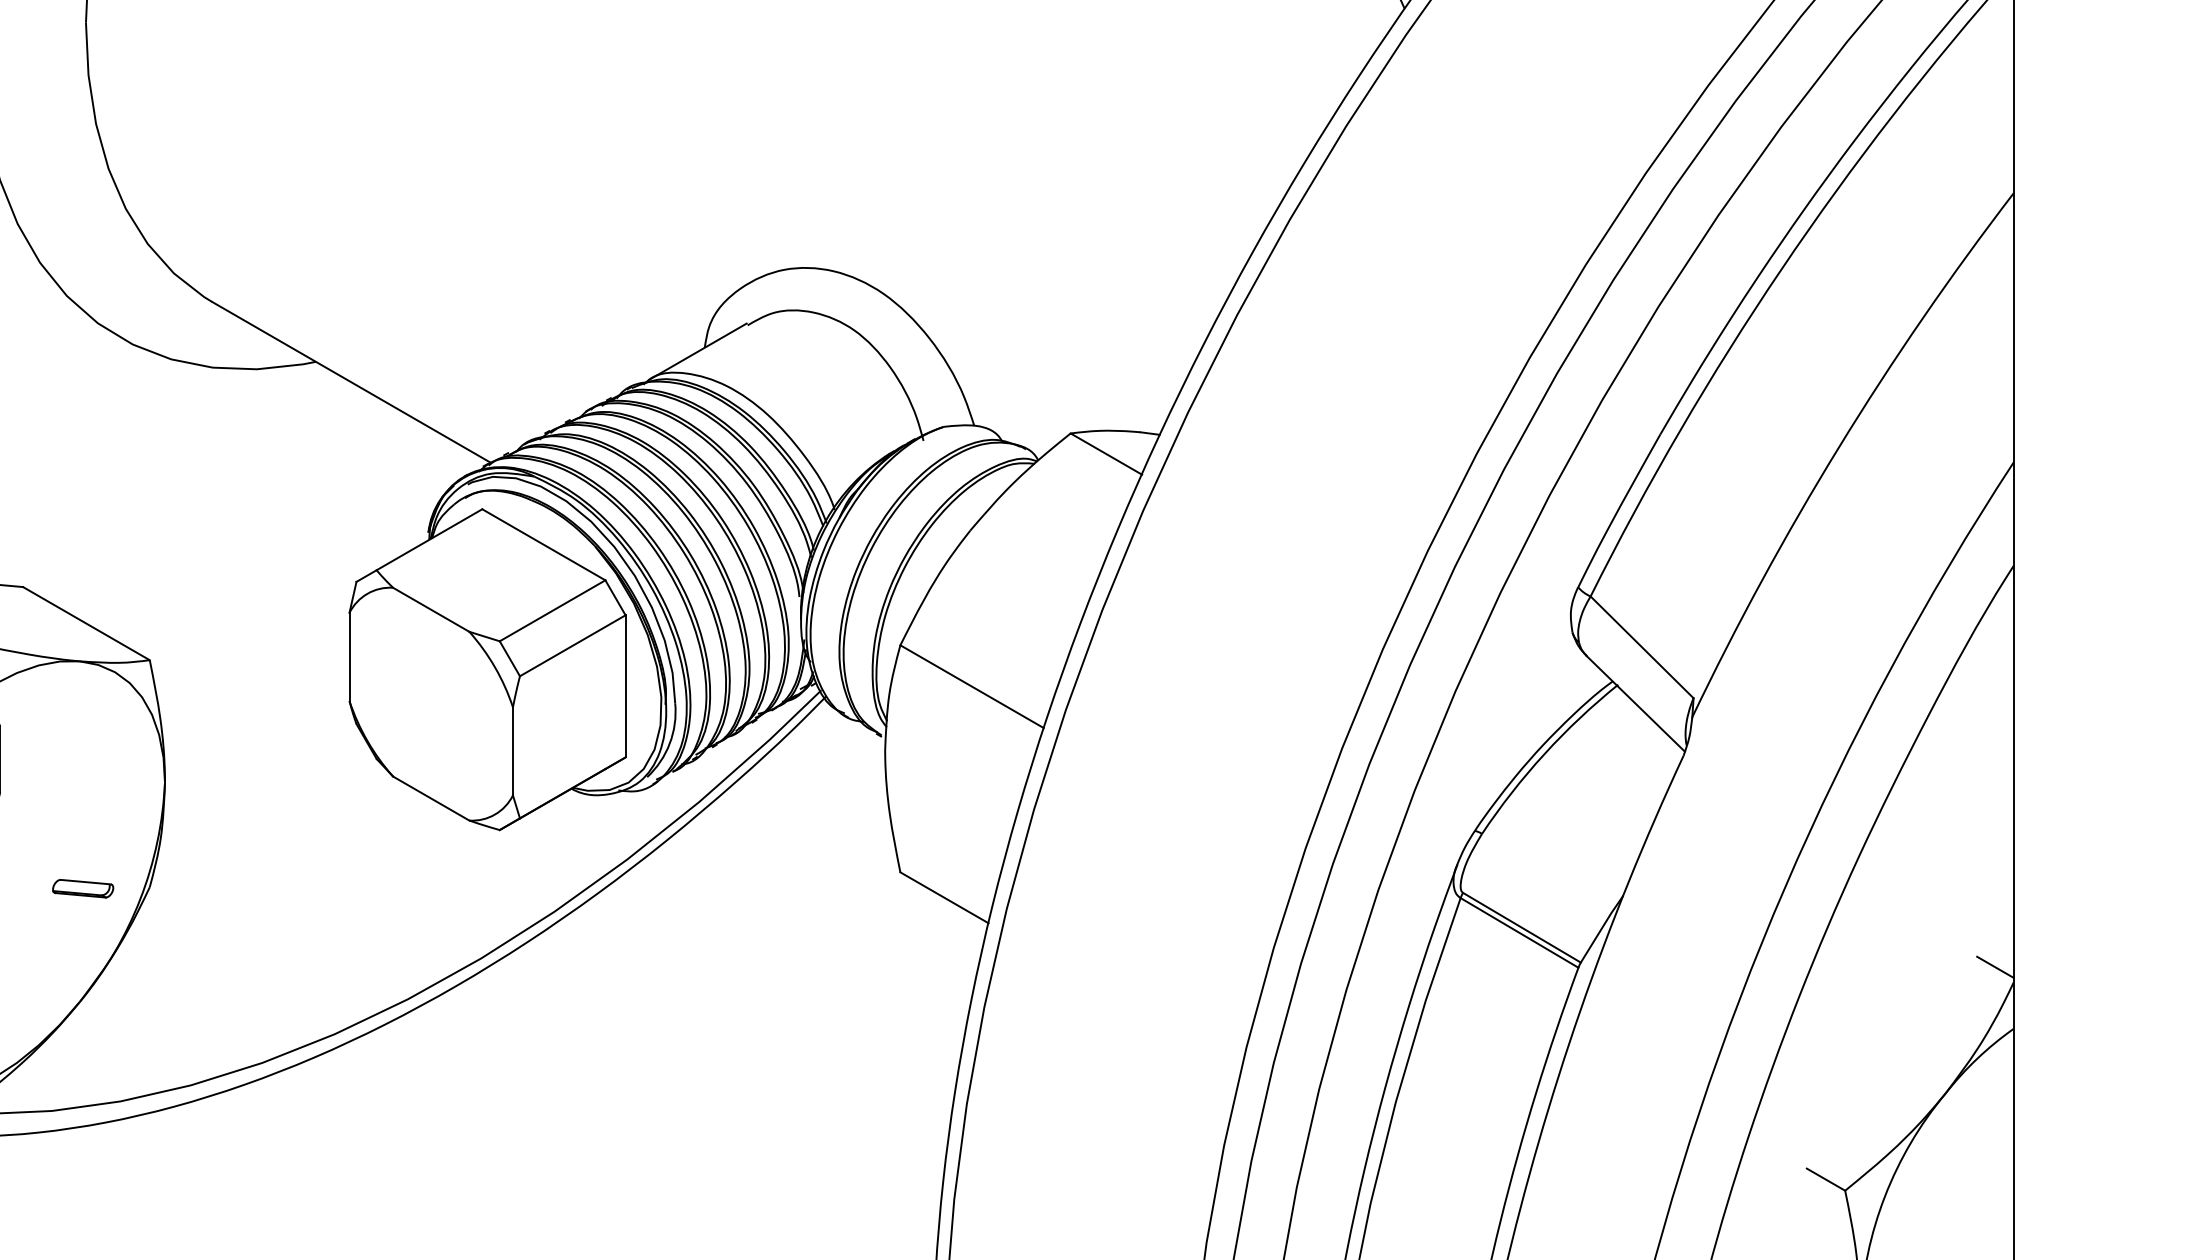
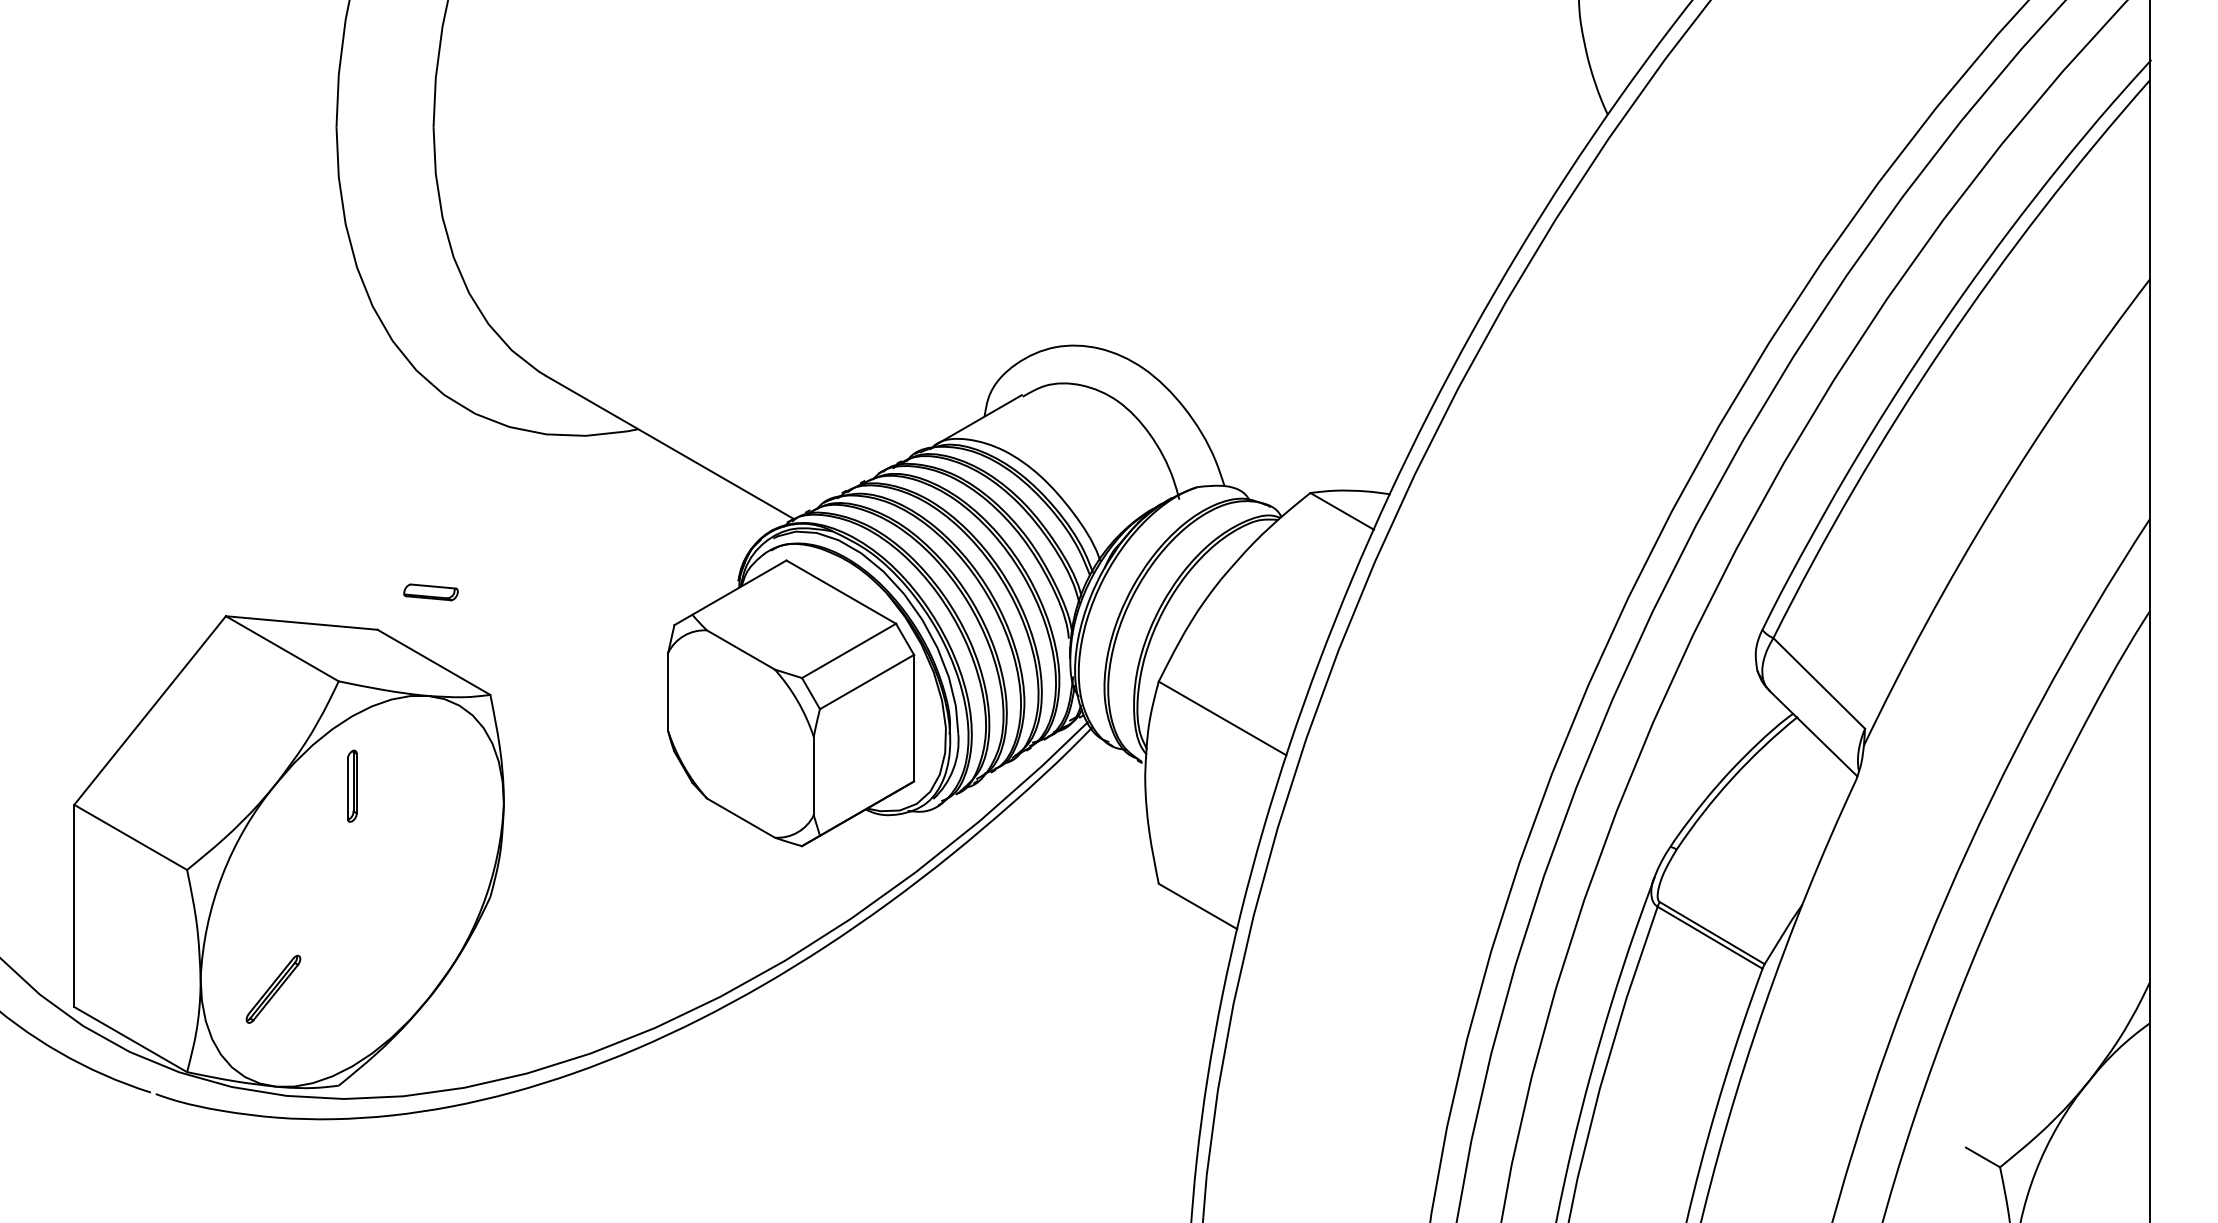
part: (82, 888) -> (430, 592), moved
line: (1995, 966) -> (2133, 967), removed

